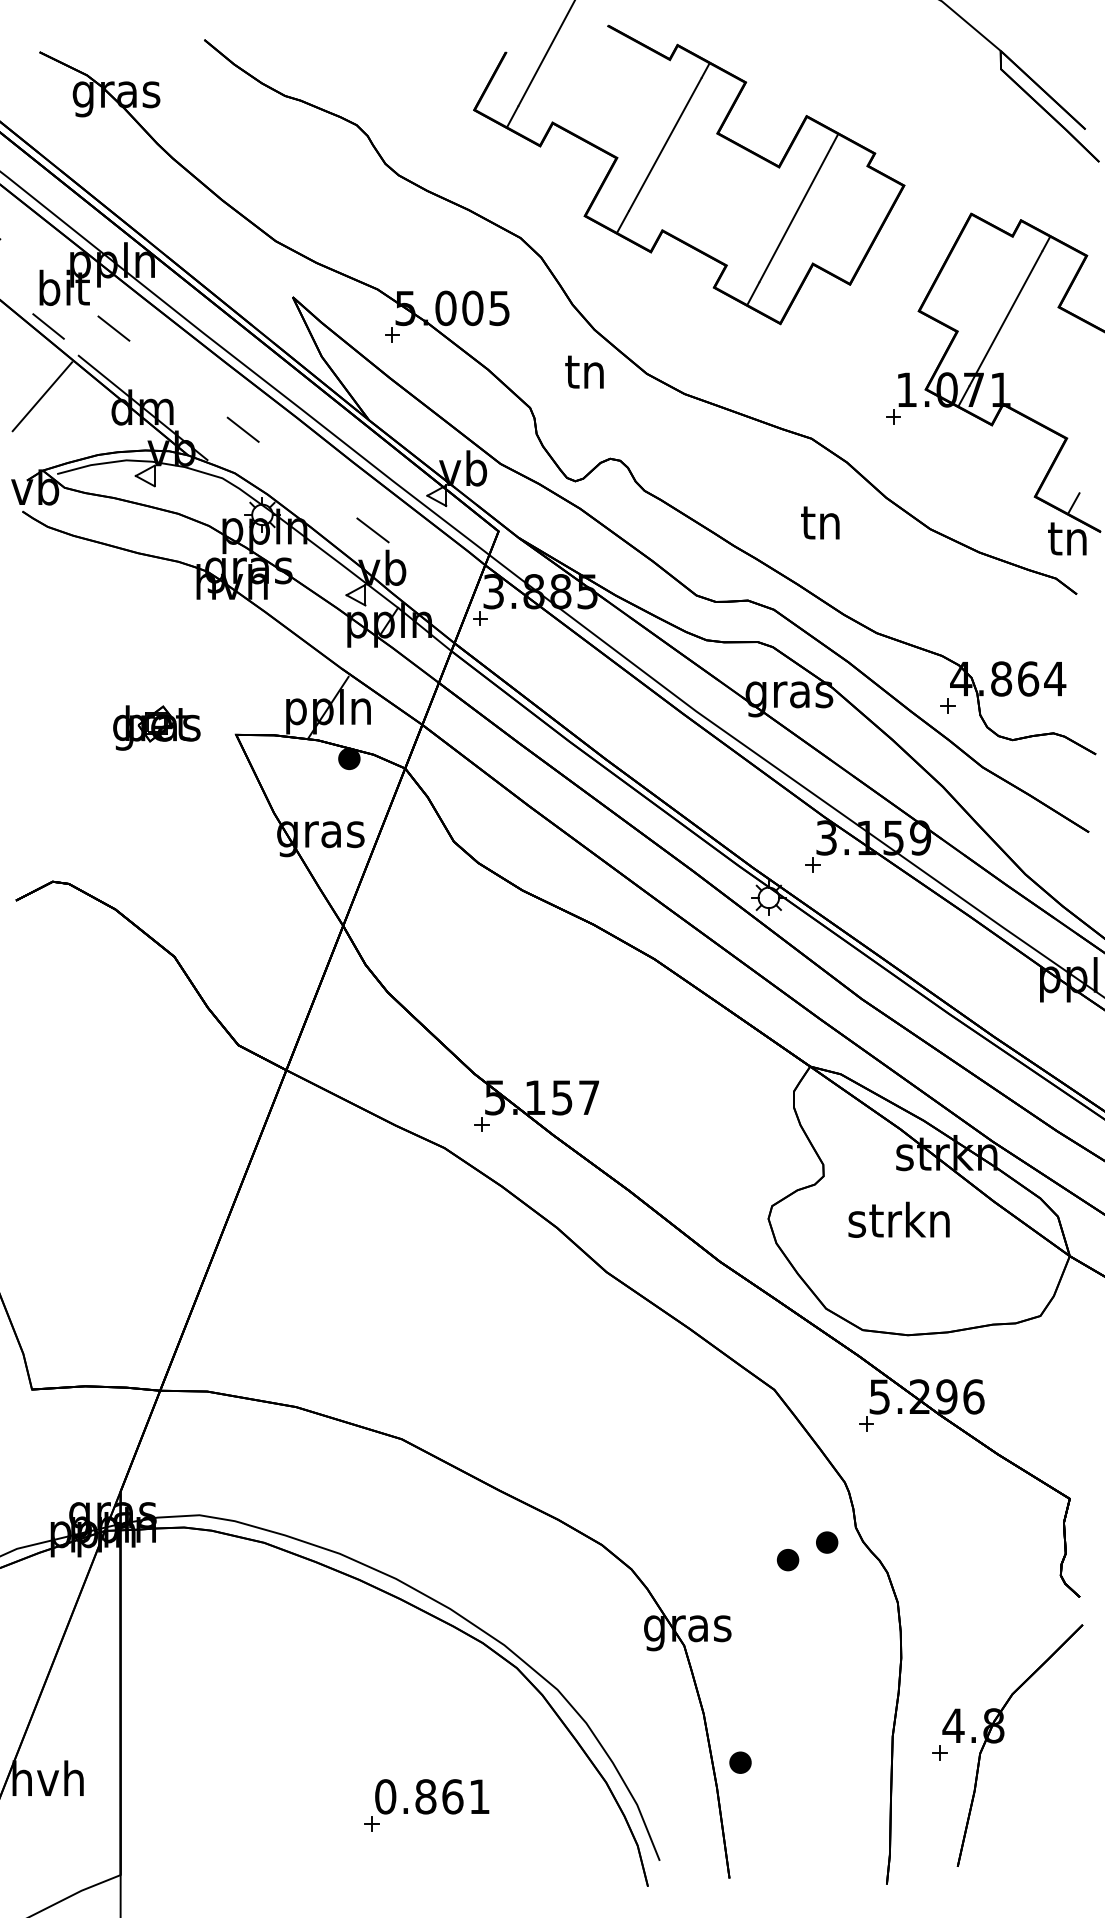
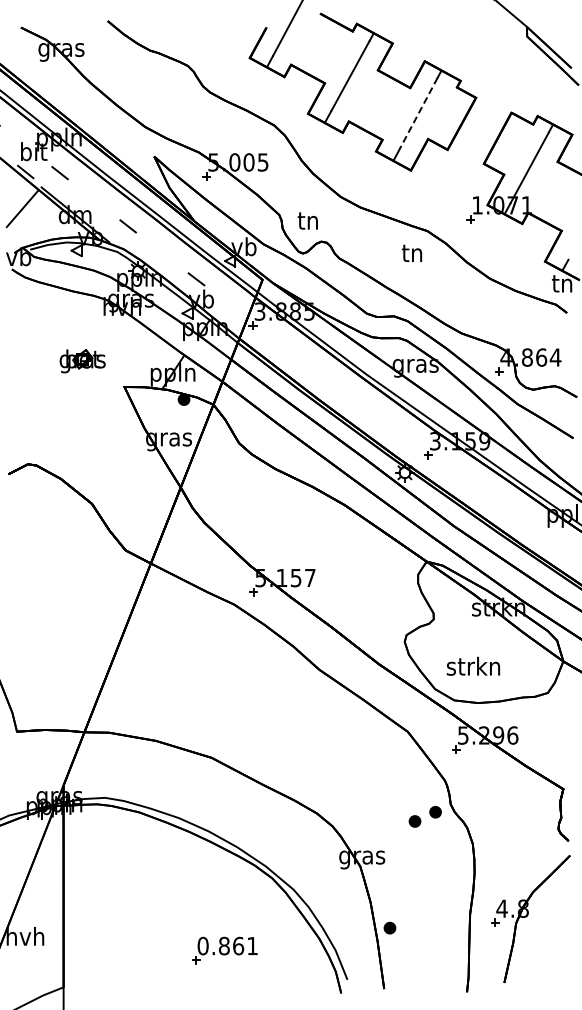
line: (794, 215) -> (418, 113), solid -> dashed
text: (583, 371) -> (307, 220), moved
text: (819, 521) -> (411, 252), moved
part: (156, 728) -> (82, 361), moved
text: (899, 1218) -> (473, 665), moved

